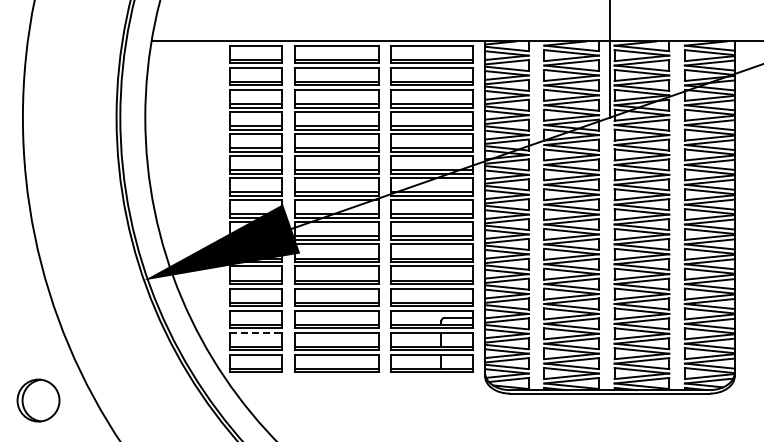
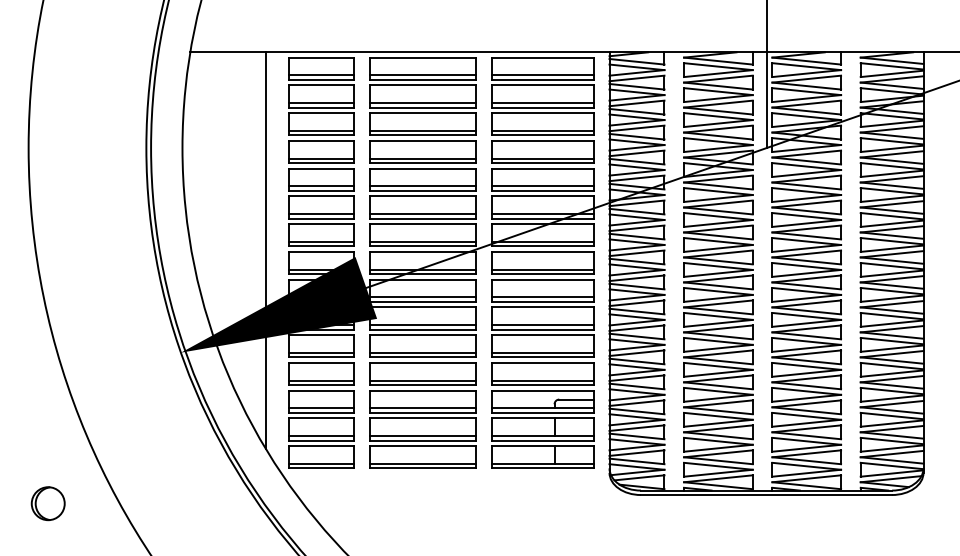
line: (211, 198) -> (265, 249), added
line: (256, 332) -> (322, 418), dashed -> solid
part: (38, 400) -> (48, 503), size x0.62

